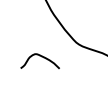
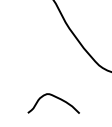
curve: (41, 57) -> (55, 98), moved

